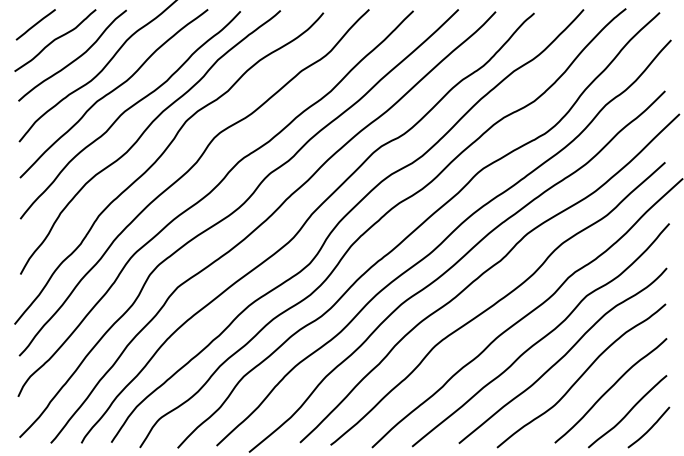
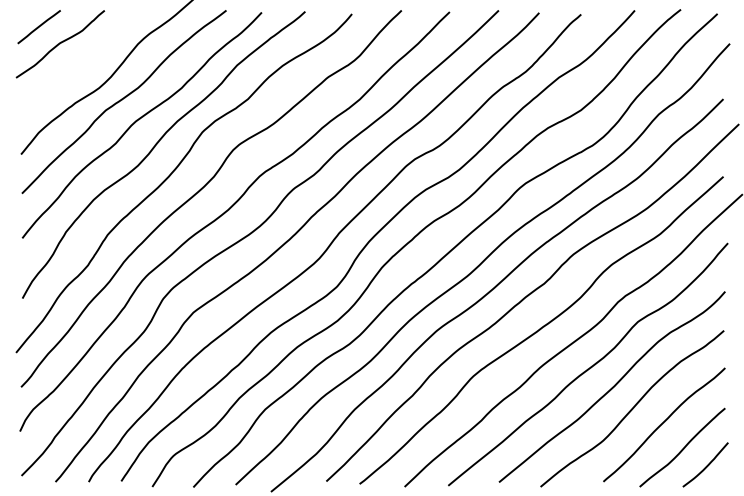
curve: (75, 58) -> (82, 63), removed

